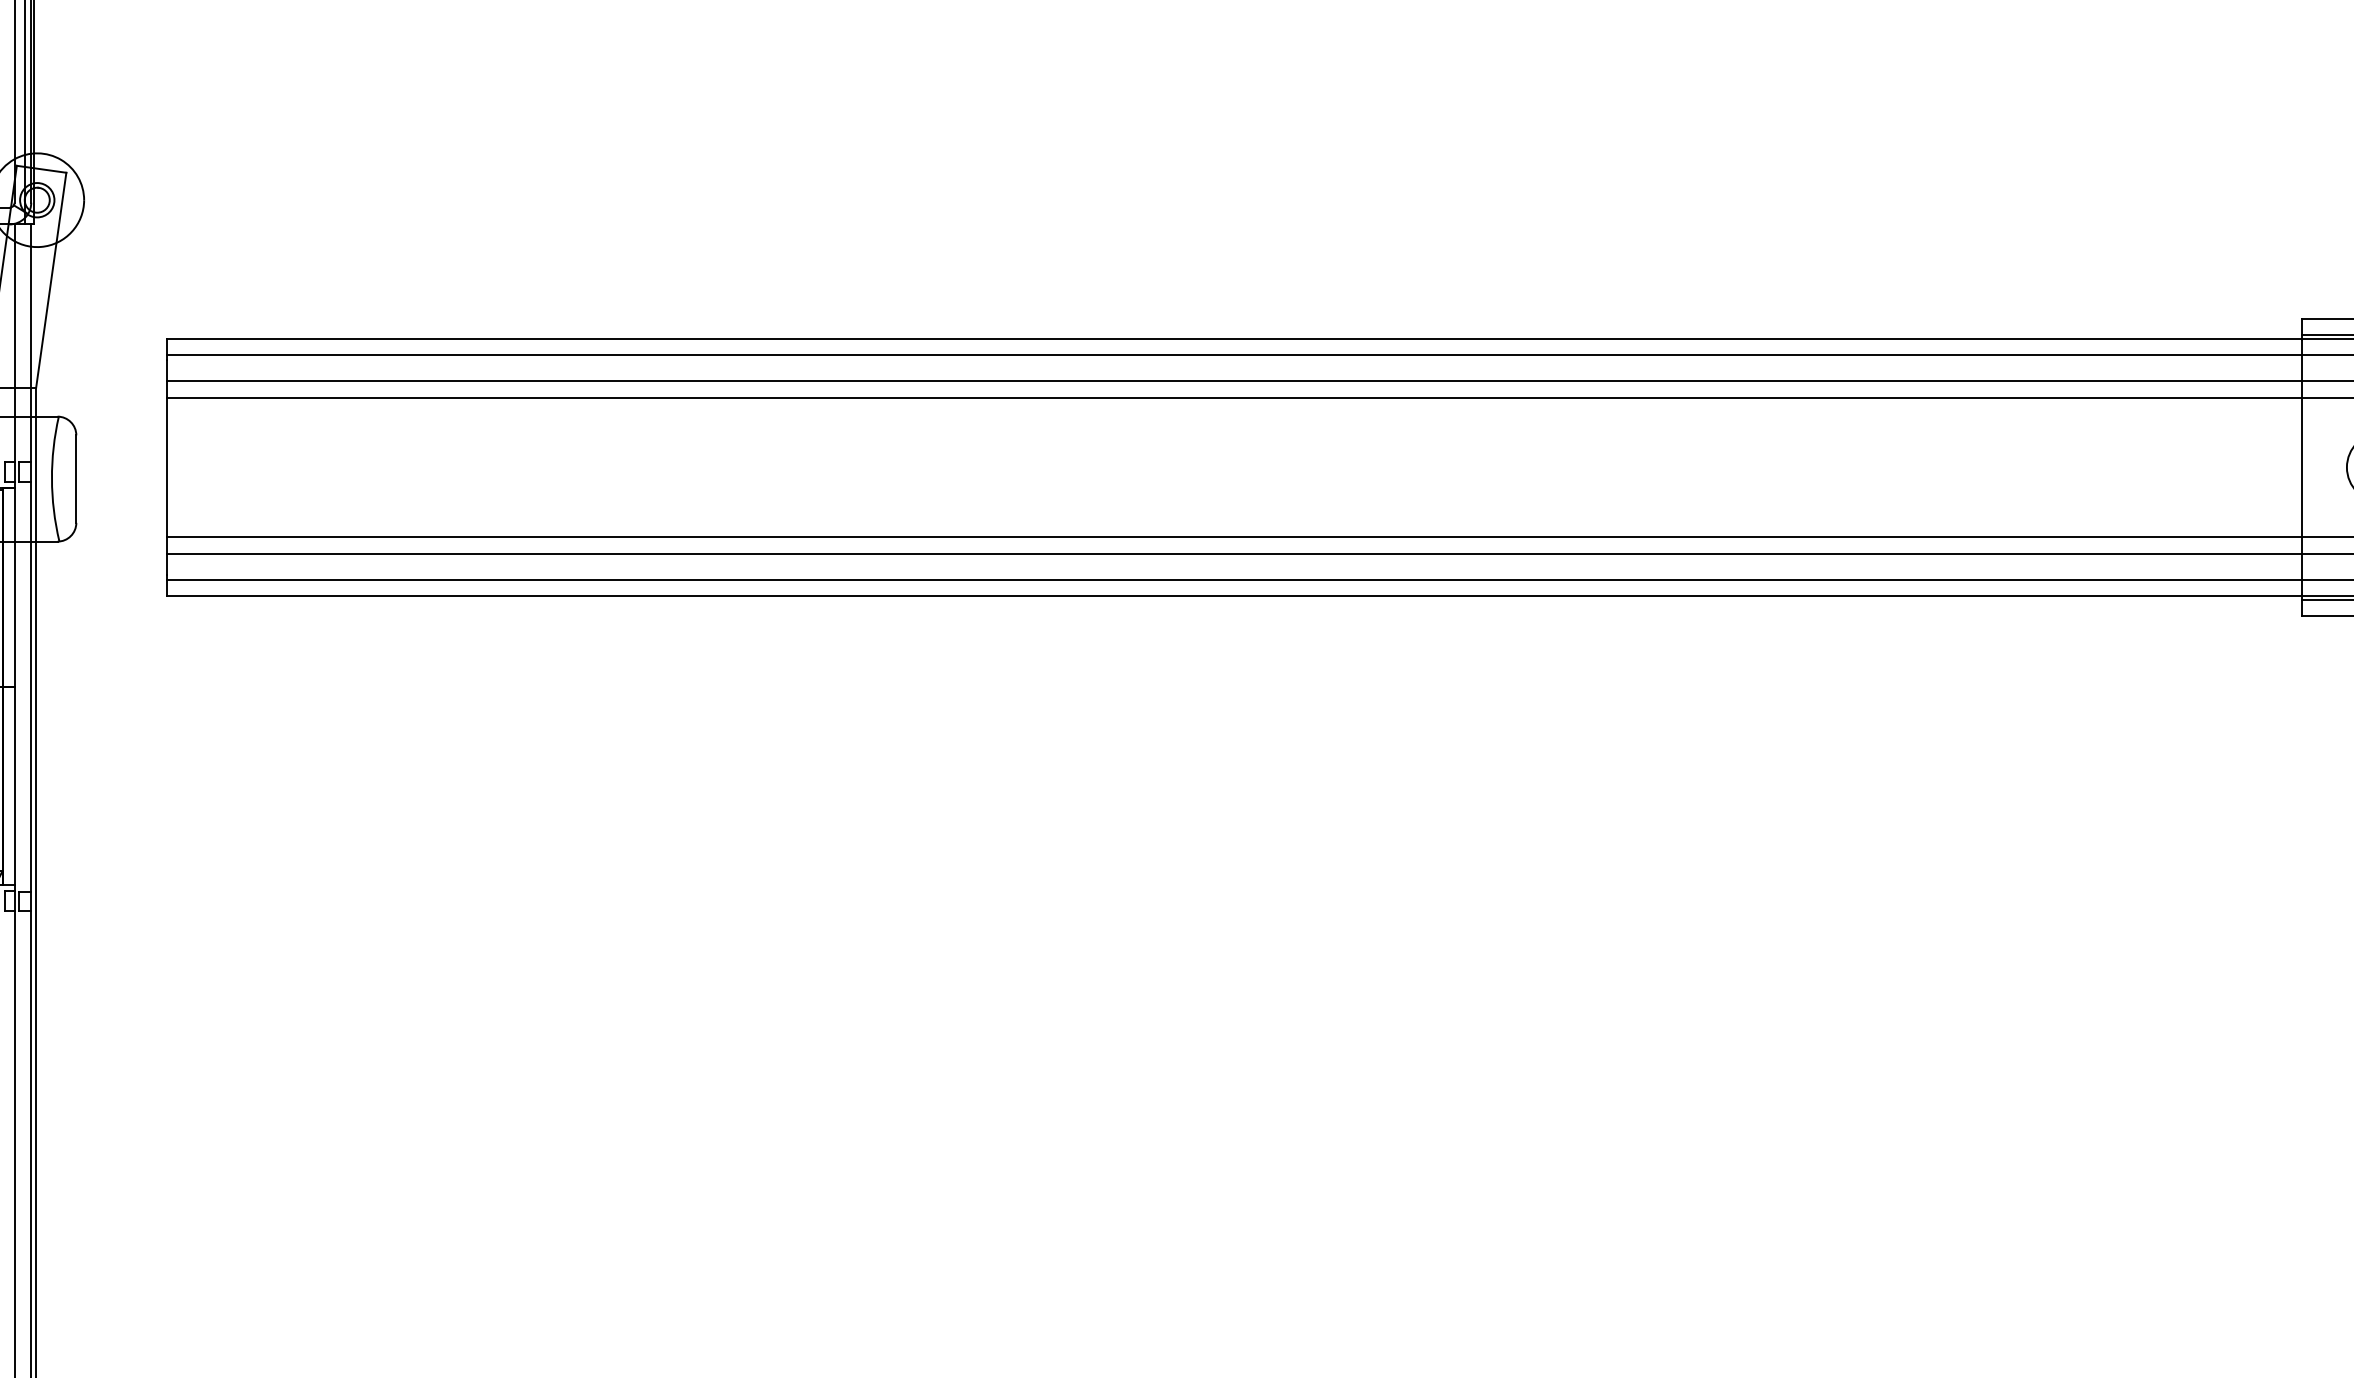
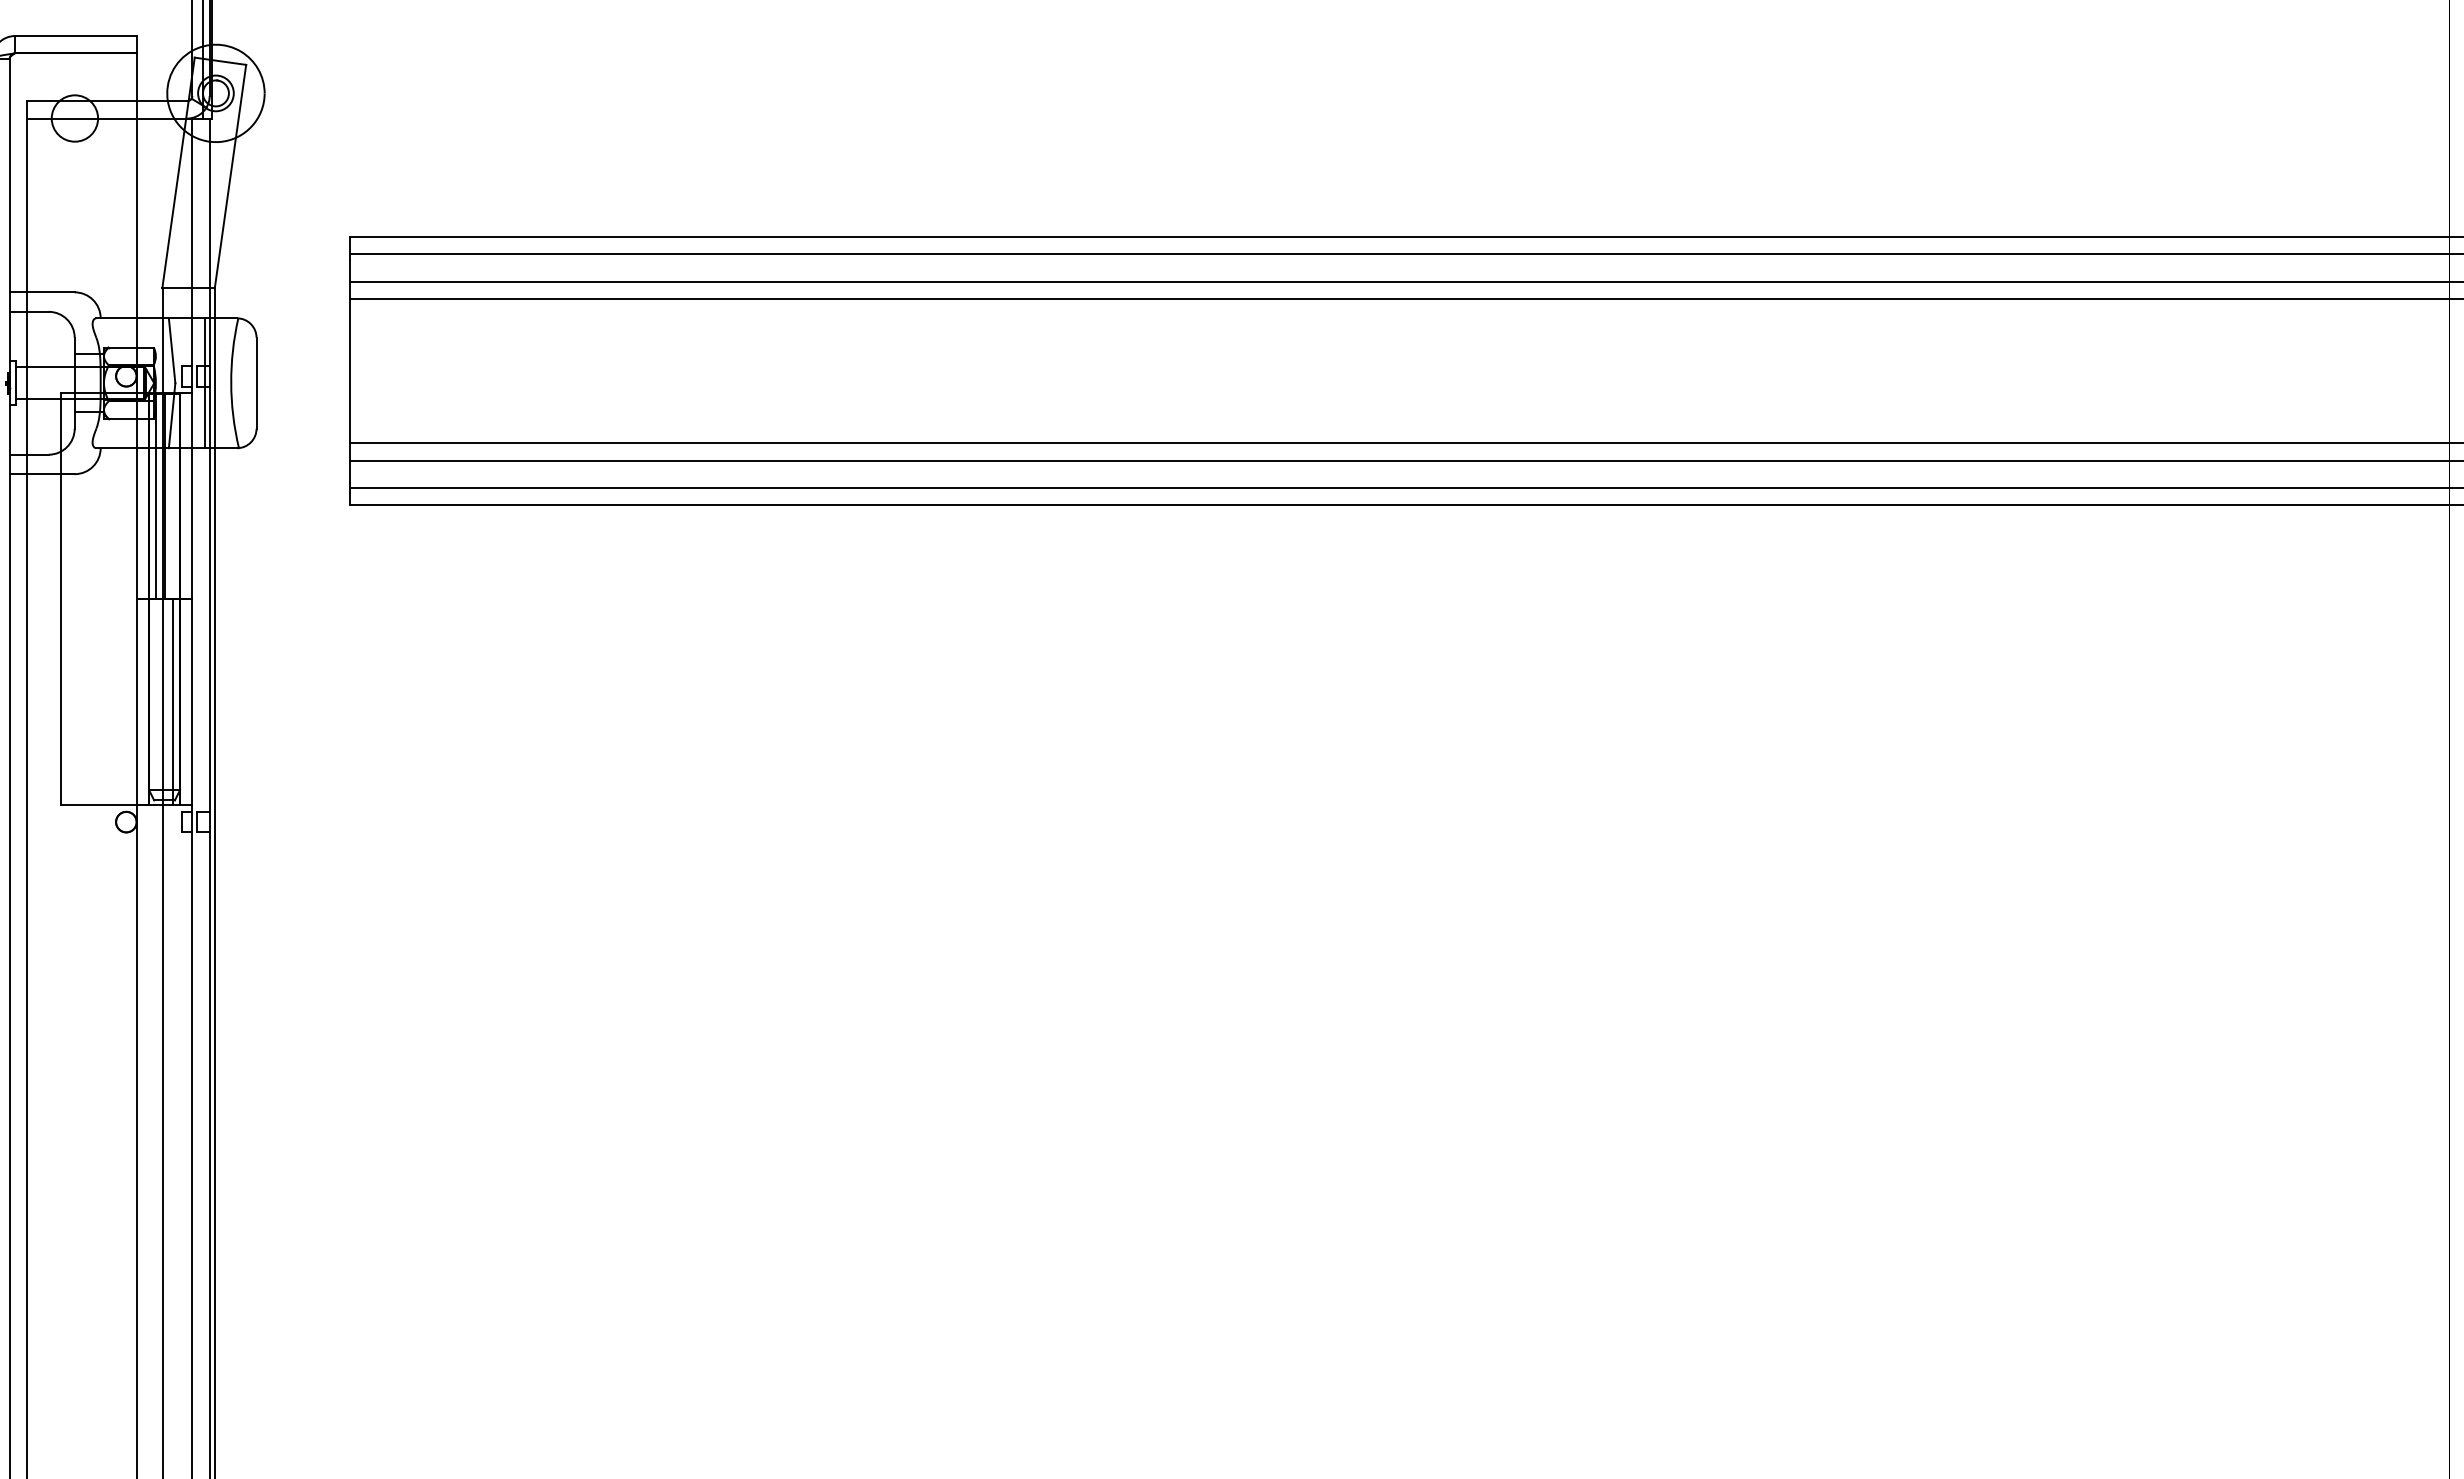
line: (26, 479) -> (204, 383), added

